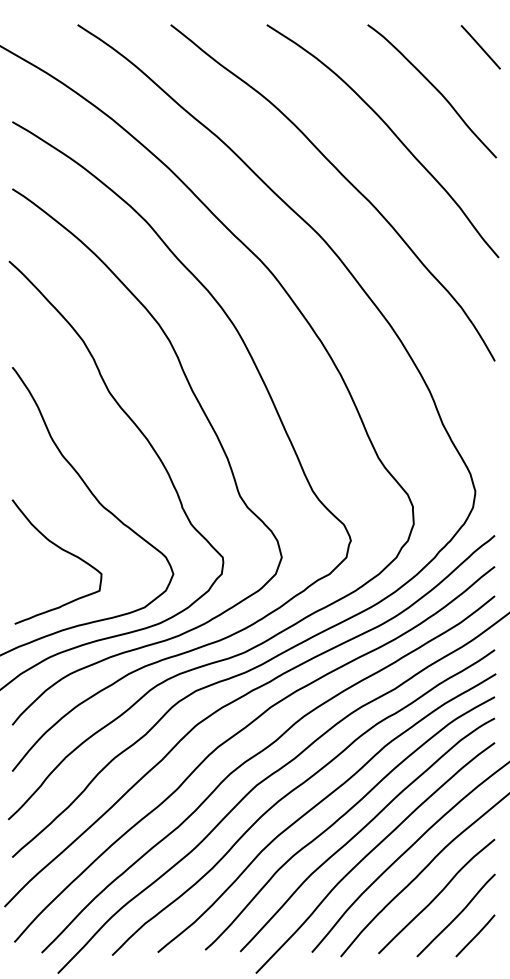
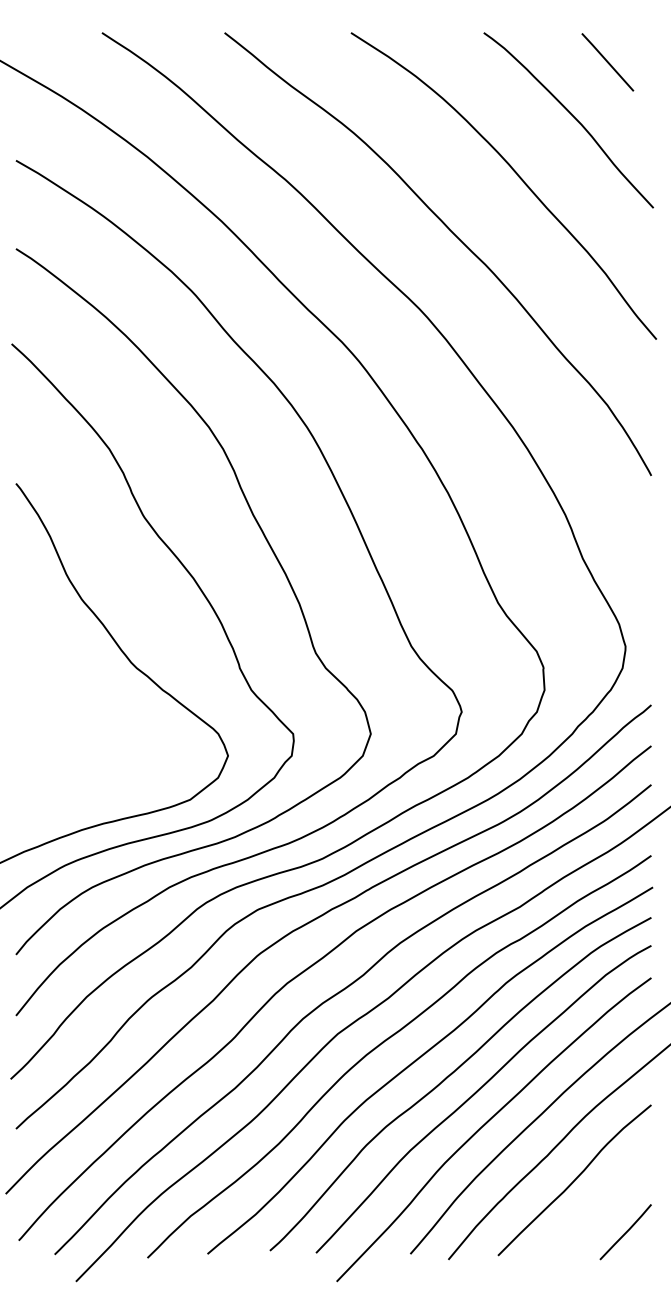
line: (480, 47) -> (607, 62), moved
curve: (62, 550) -> (82, 724), removed
curve: (456, 915) -> (600, 1205), removed

